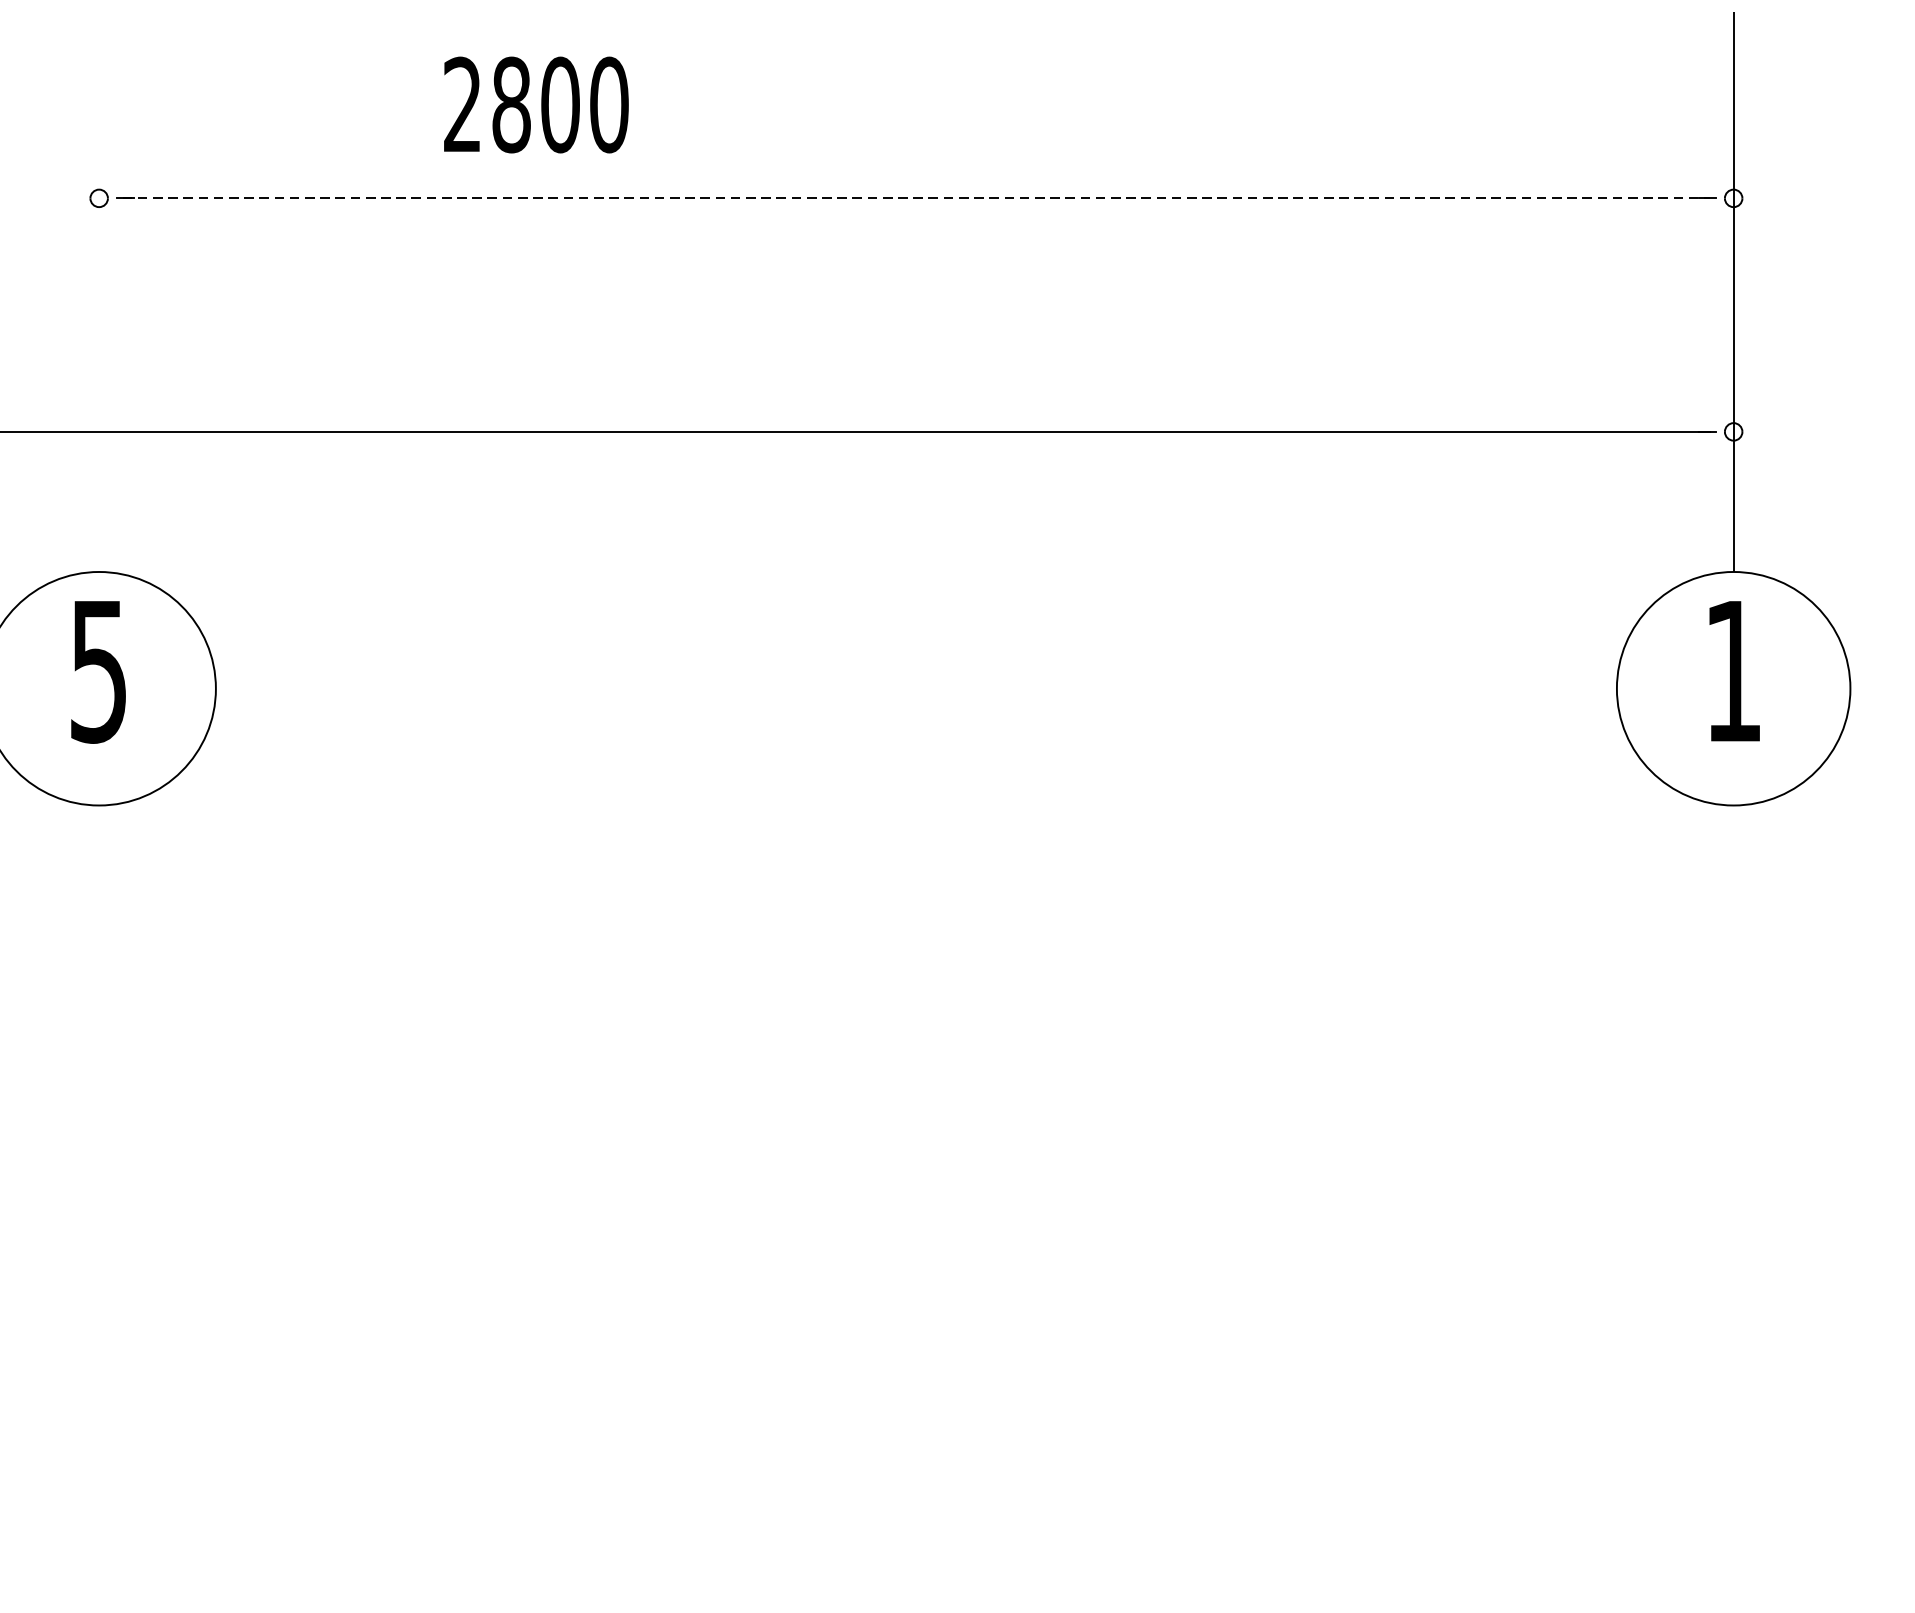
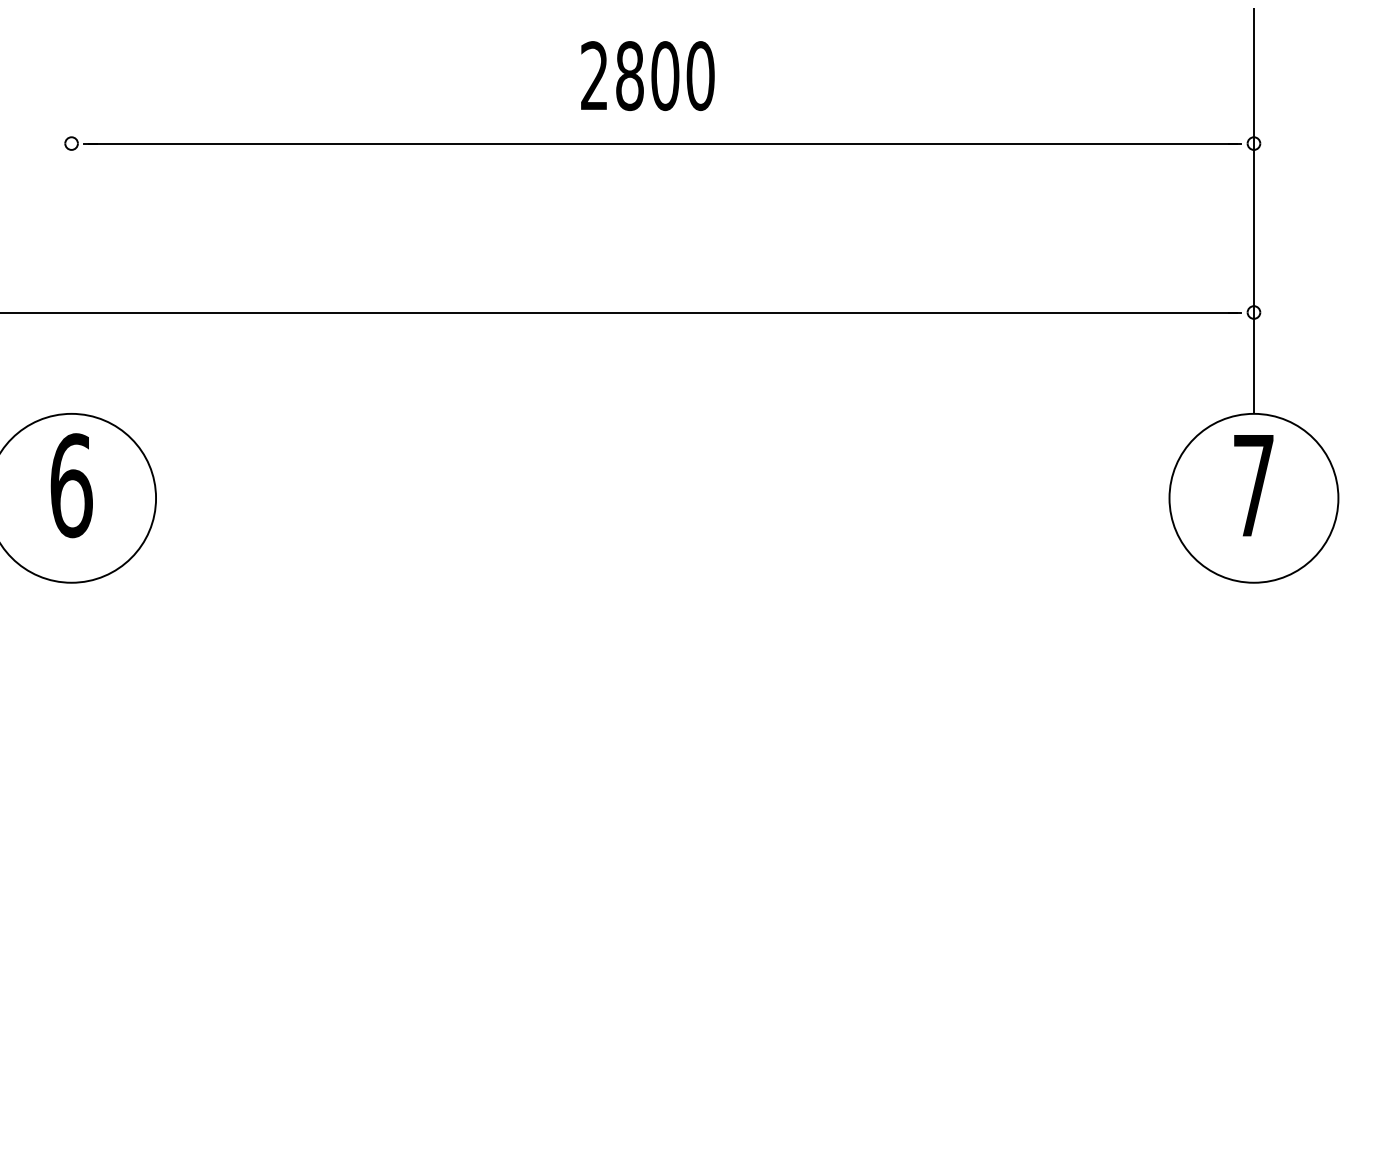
text: (535, 104) -> (647, 75), moved
line: (917, 198) -> (663, 143), dashed -> solid
text: (99, 671) -> (71, 485), 5 -> 6
text: (1733, 671) -> (1253, 485), 1 -> 7

